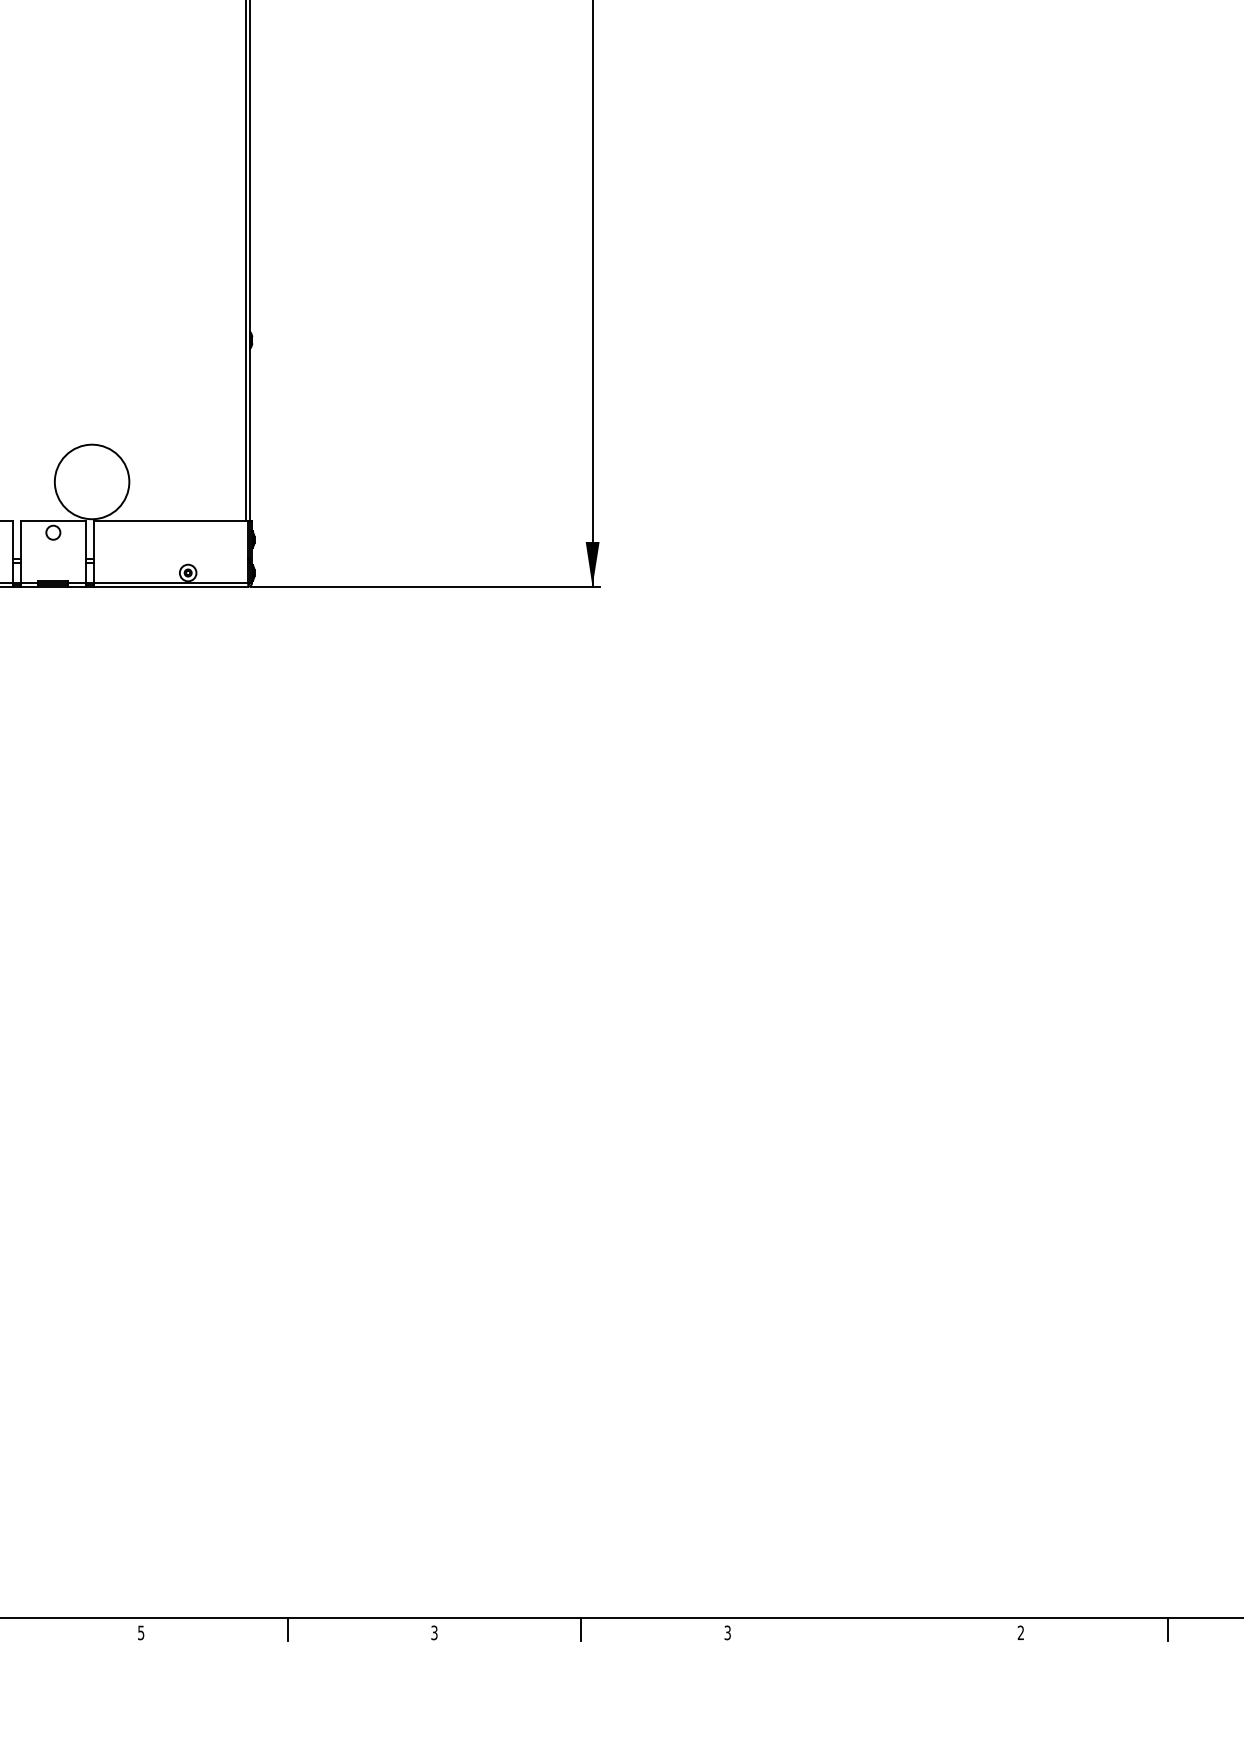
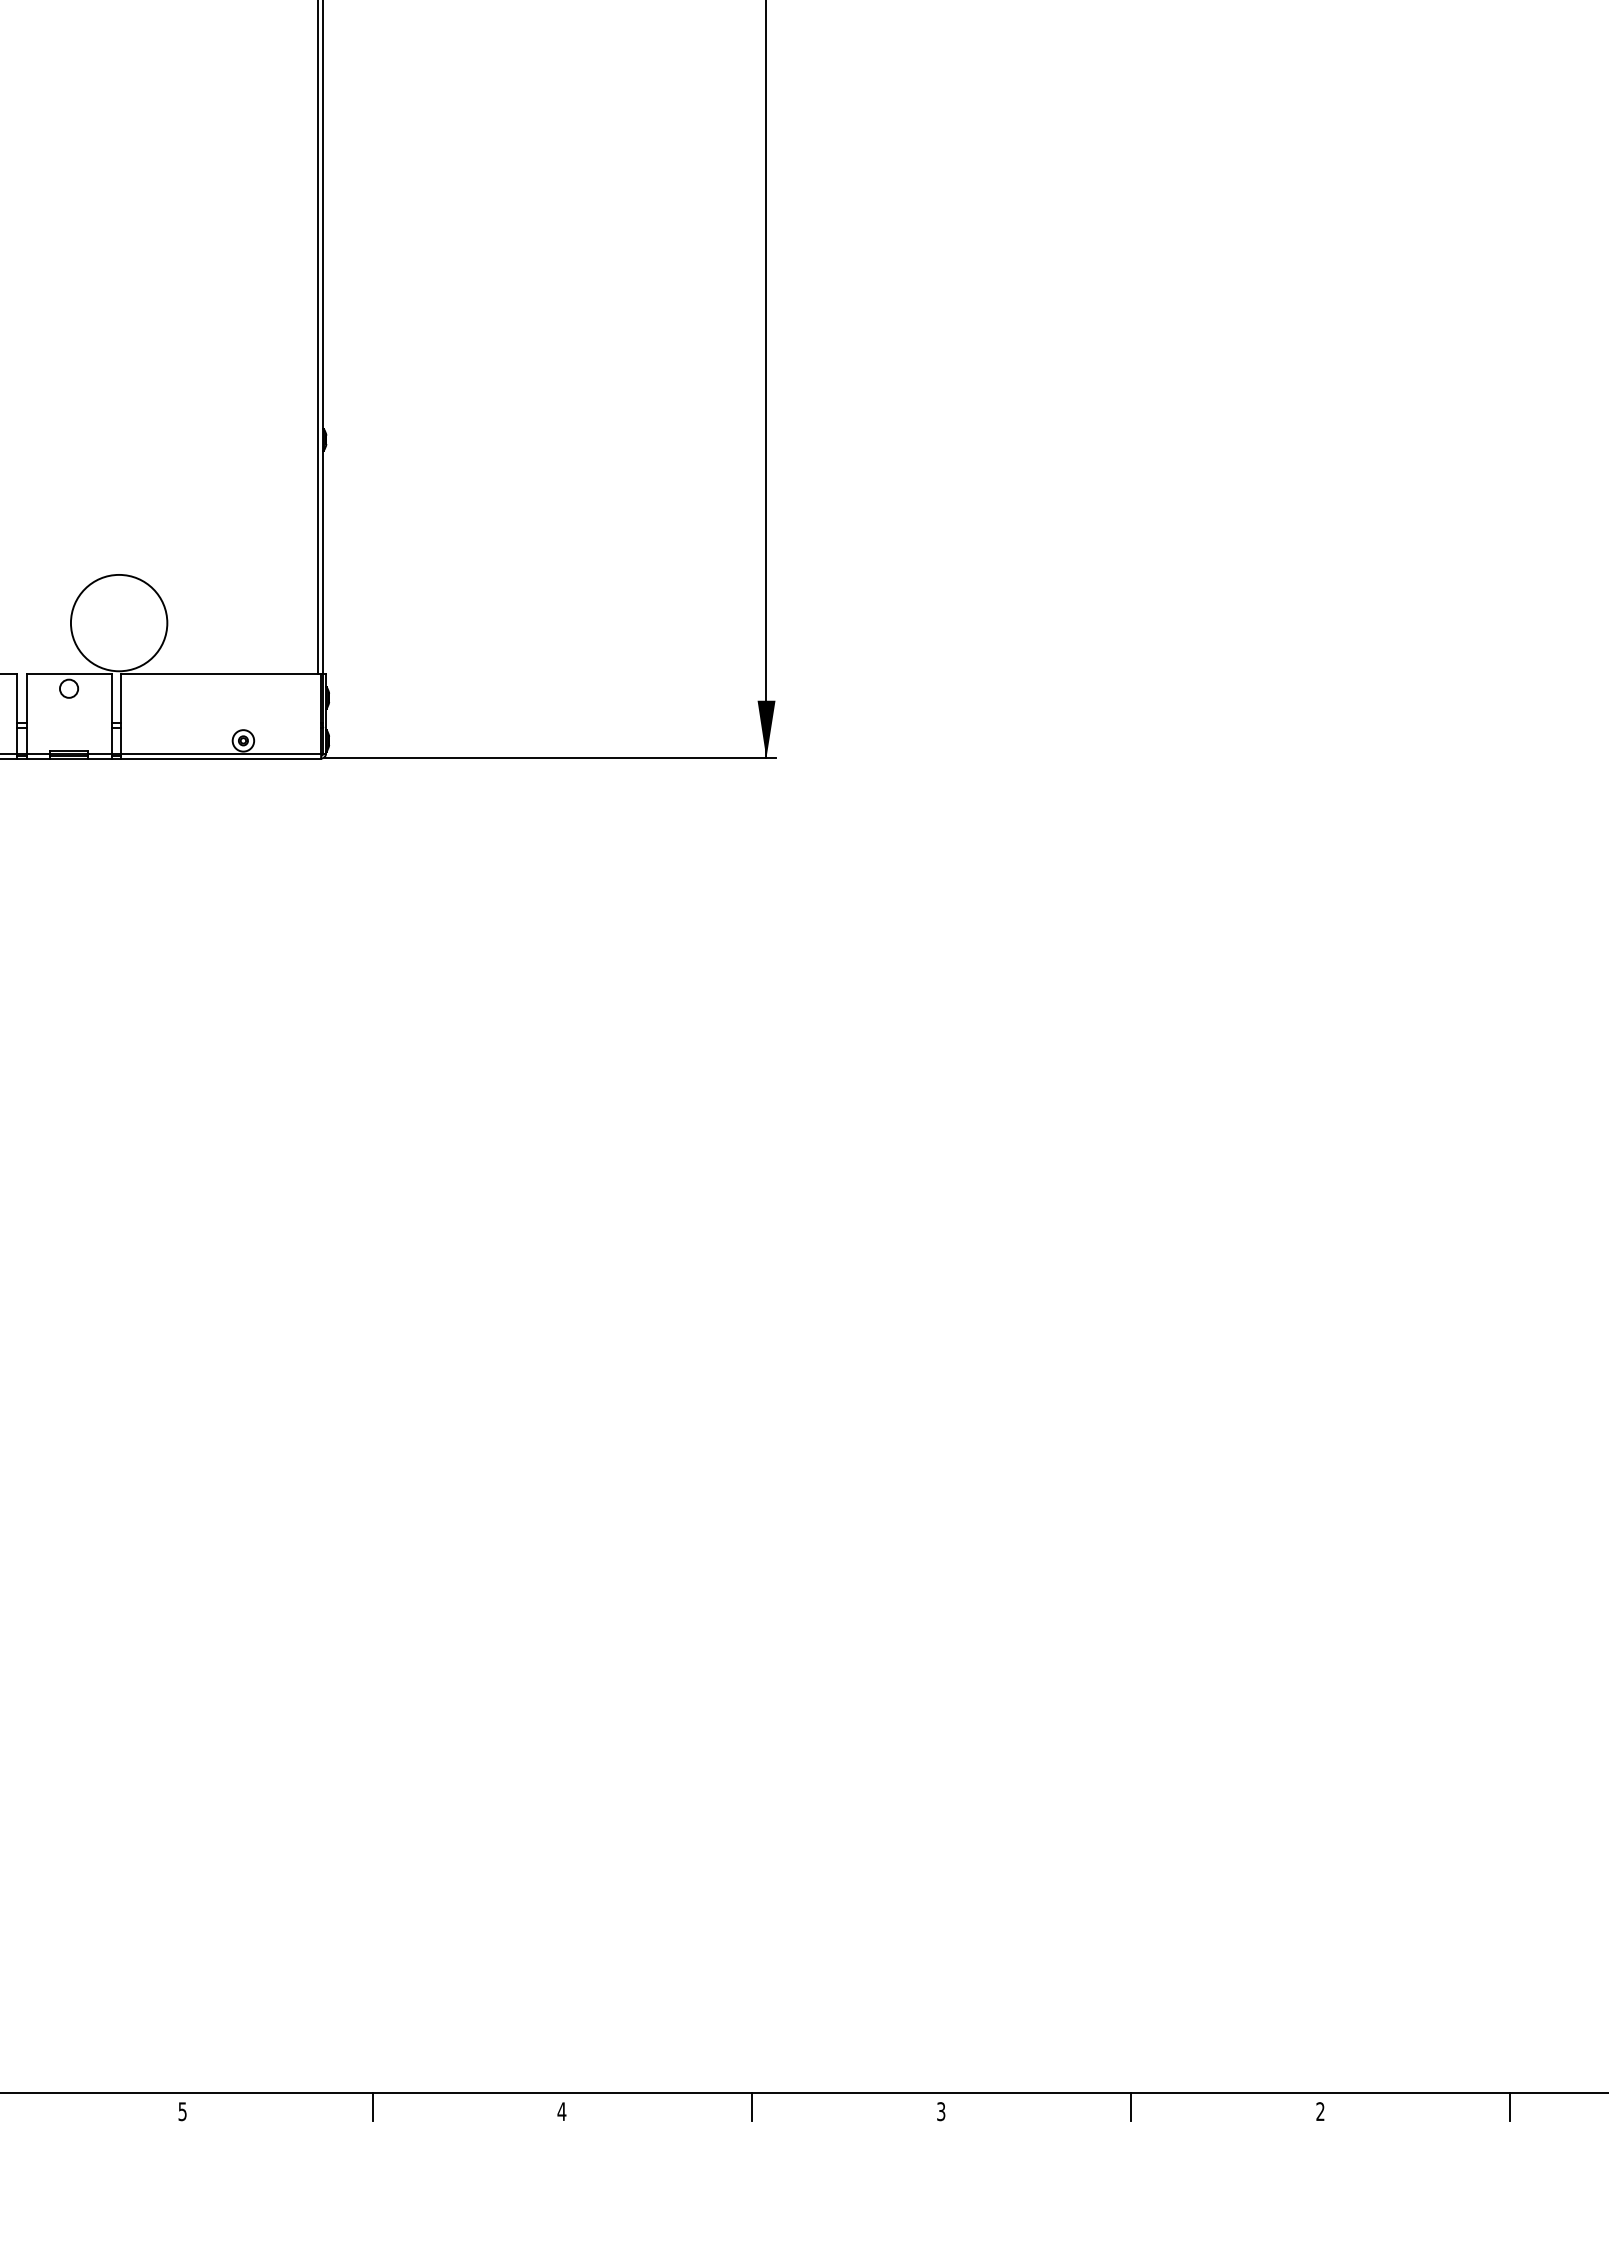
line: (874, 1628) -> (1131, 2106), added
text: (434, 1632) -> (561, 2111), 3 -> 4

